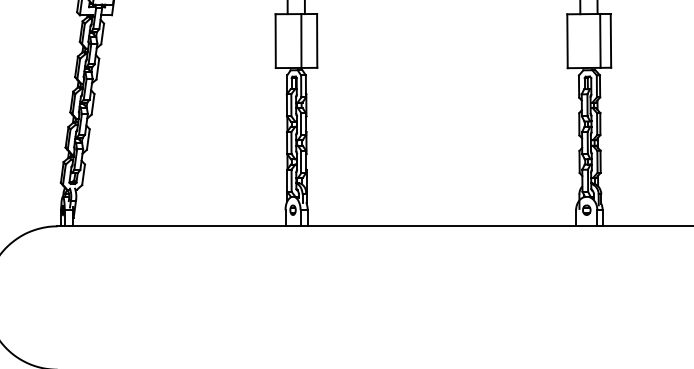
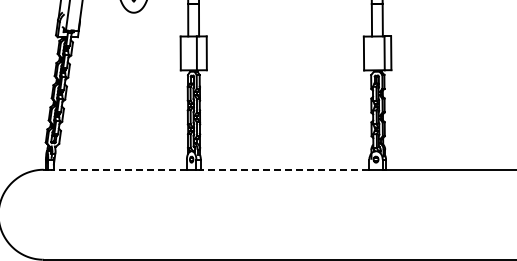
line: (176, 225) -> (118, 169), solid -> dashed
line: (439, 225) -> (283, 169), solid -> dashed

